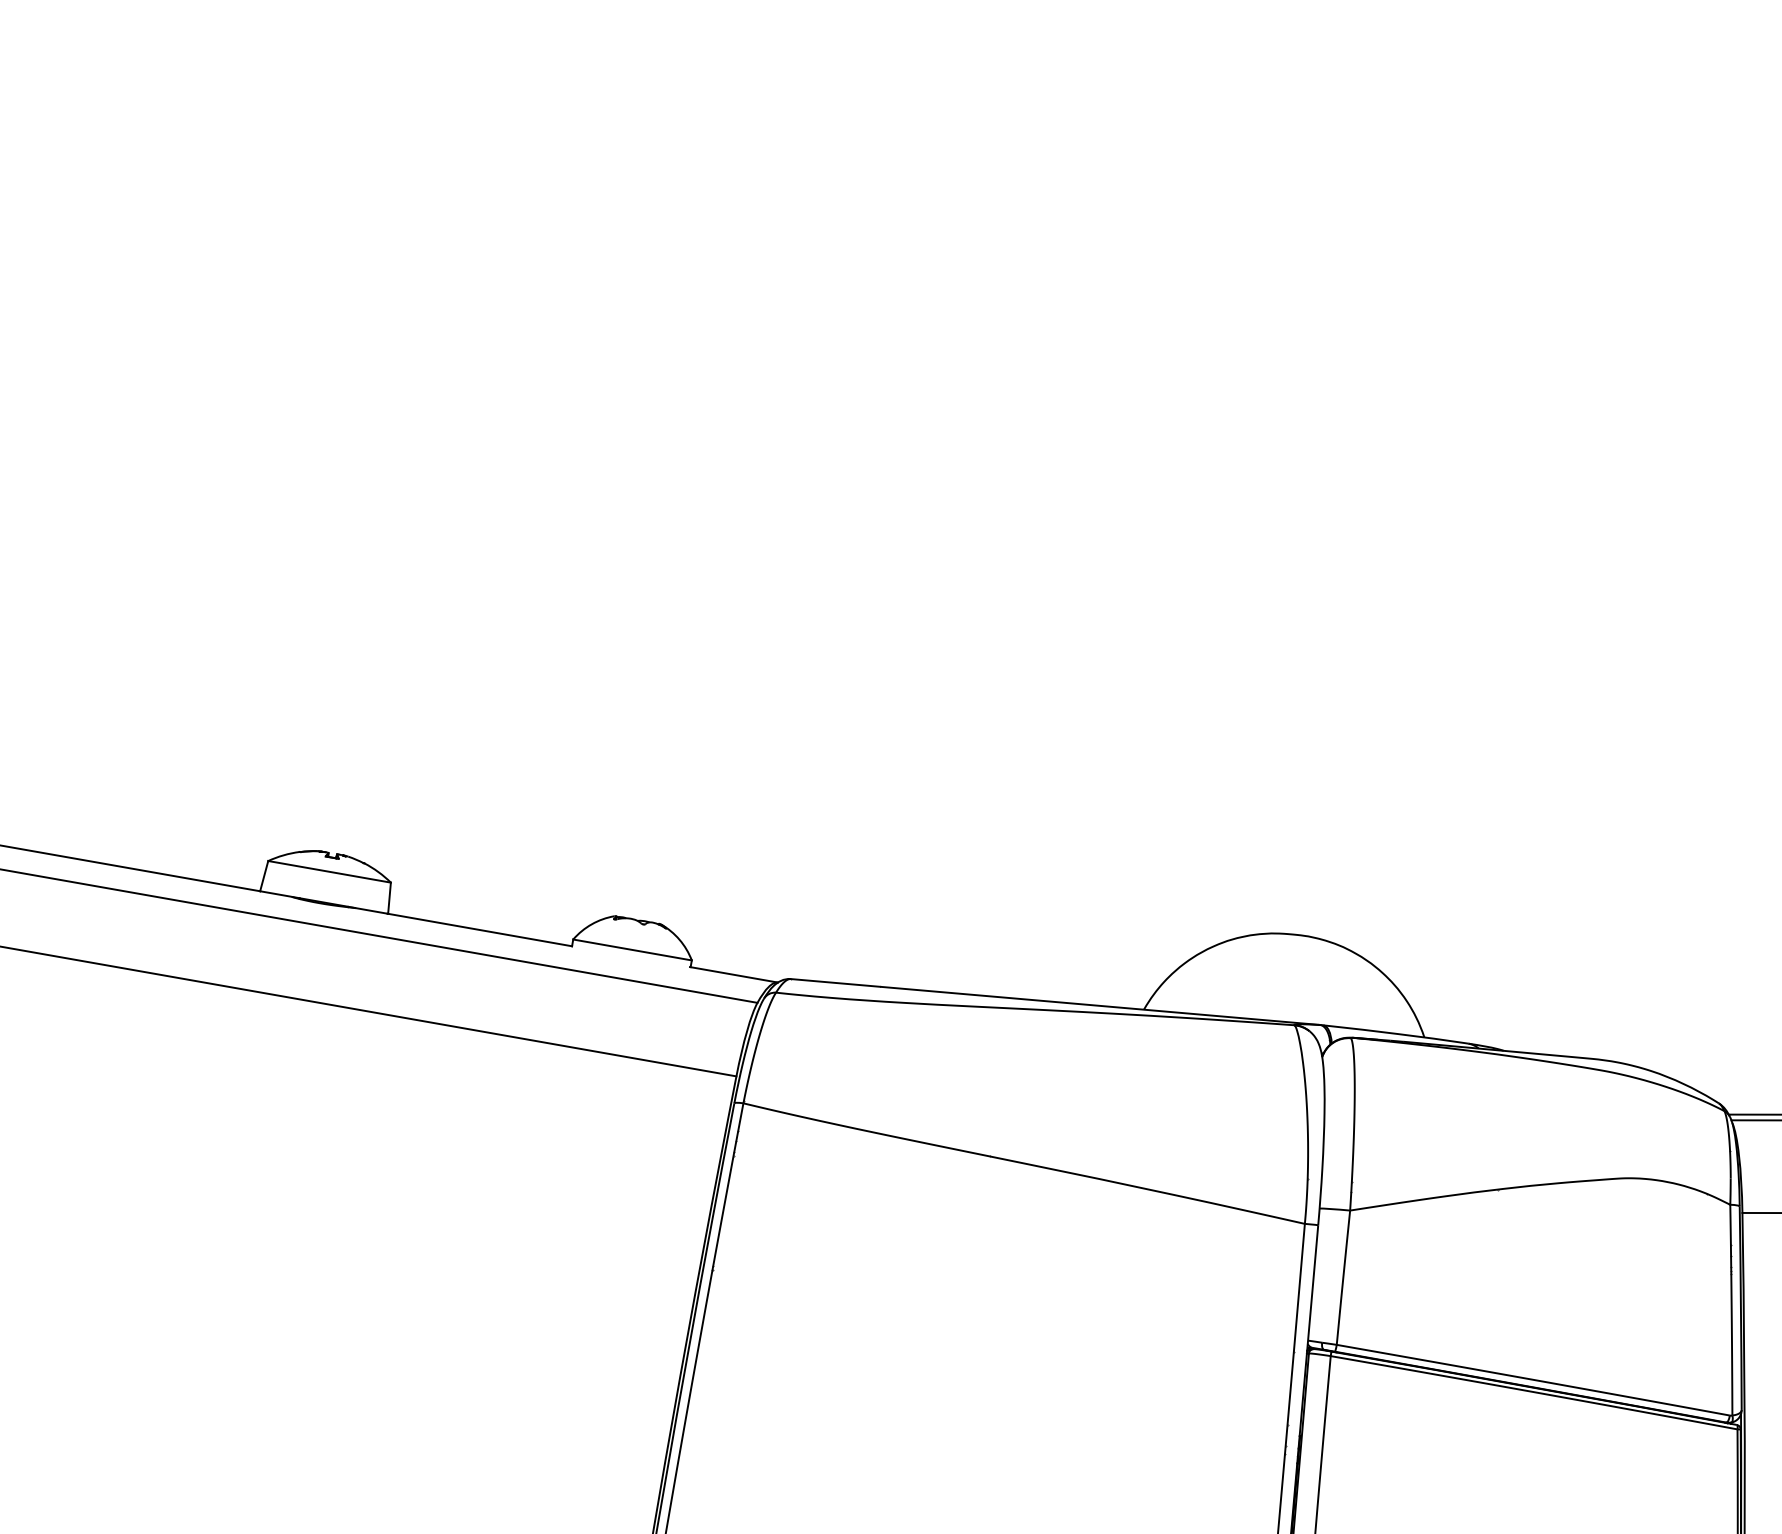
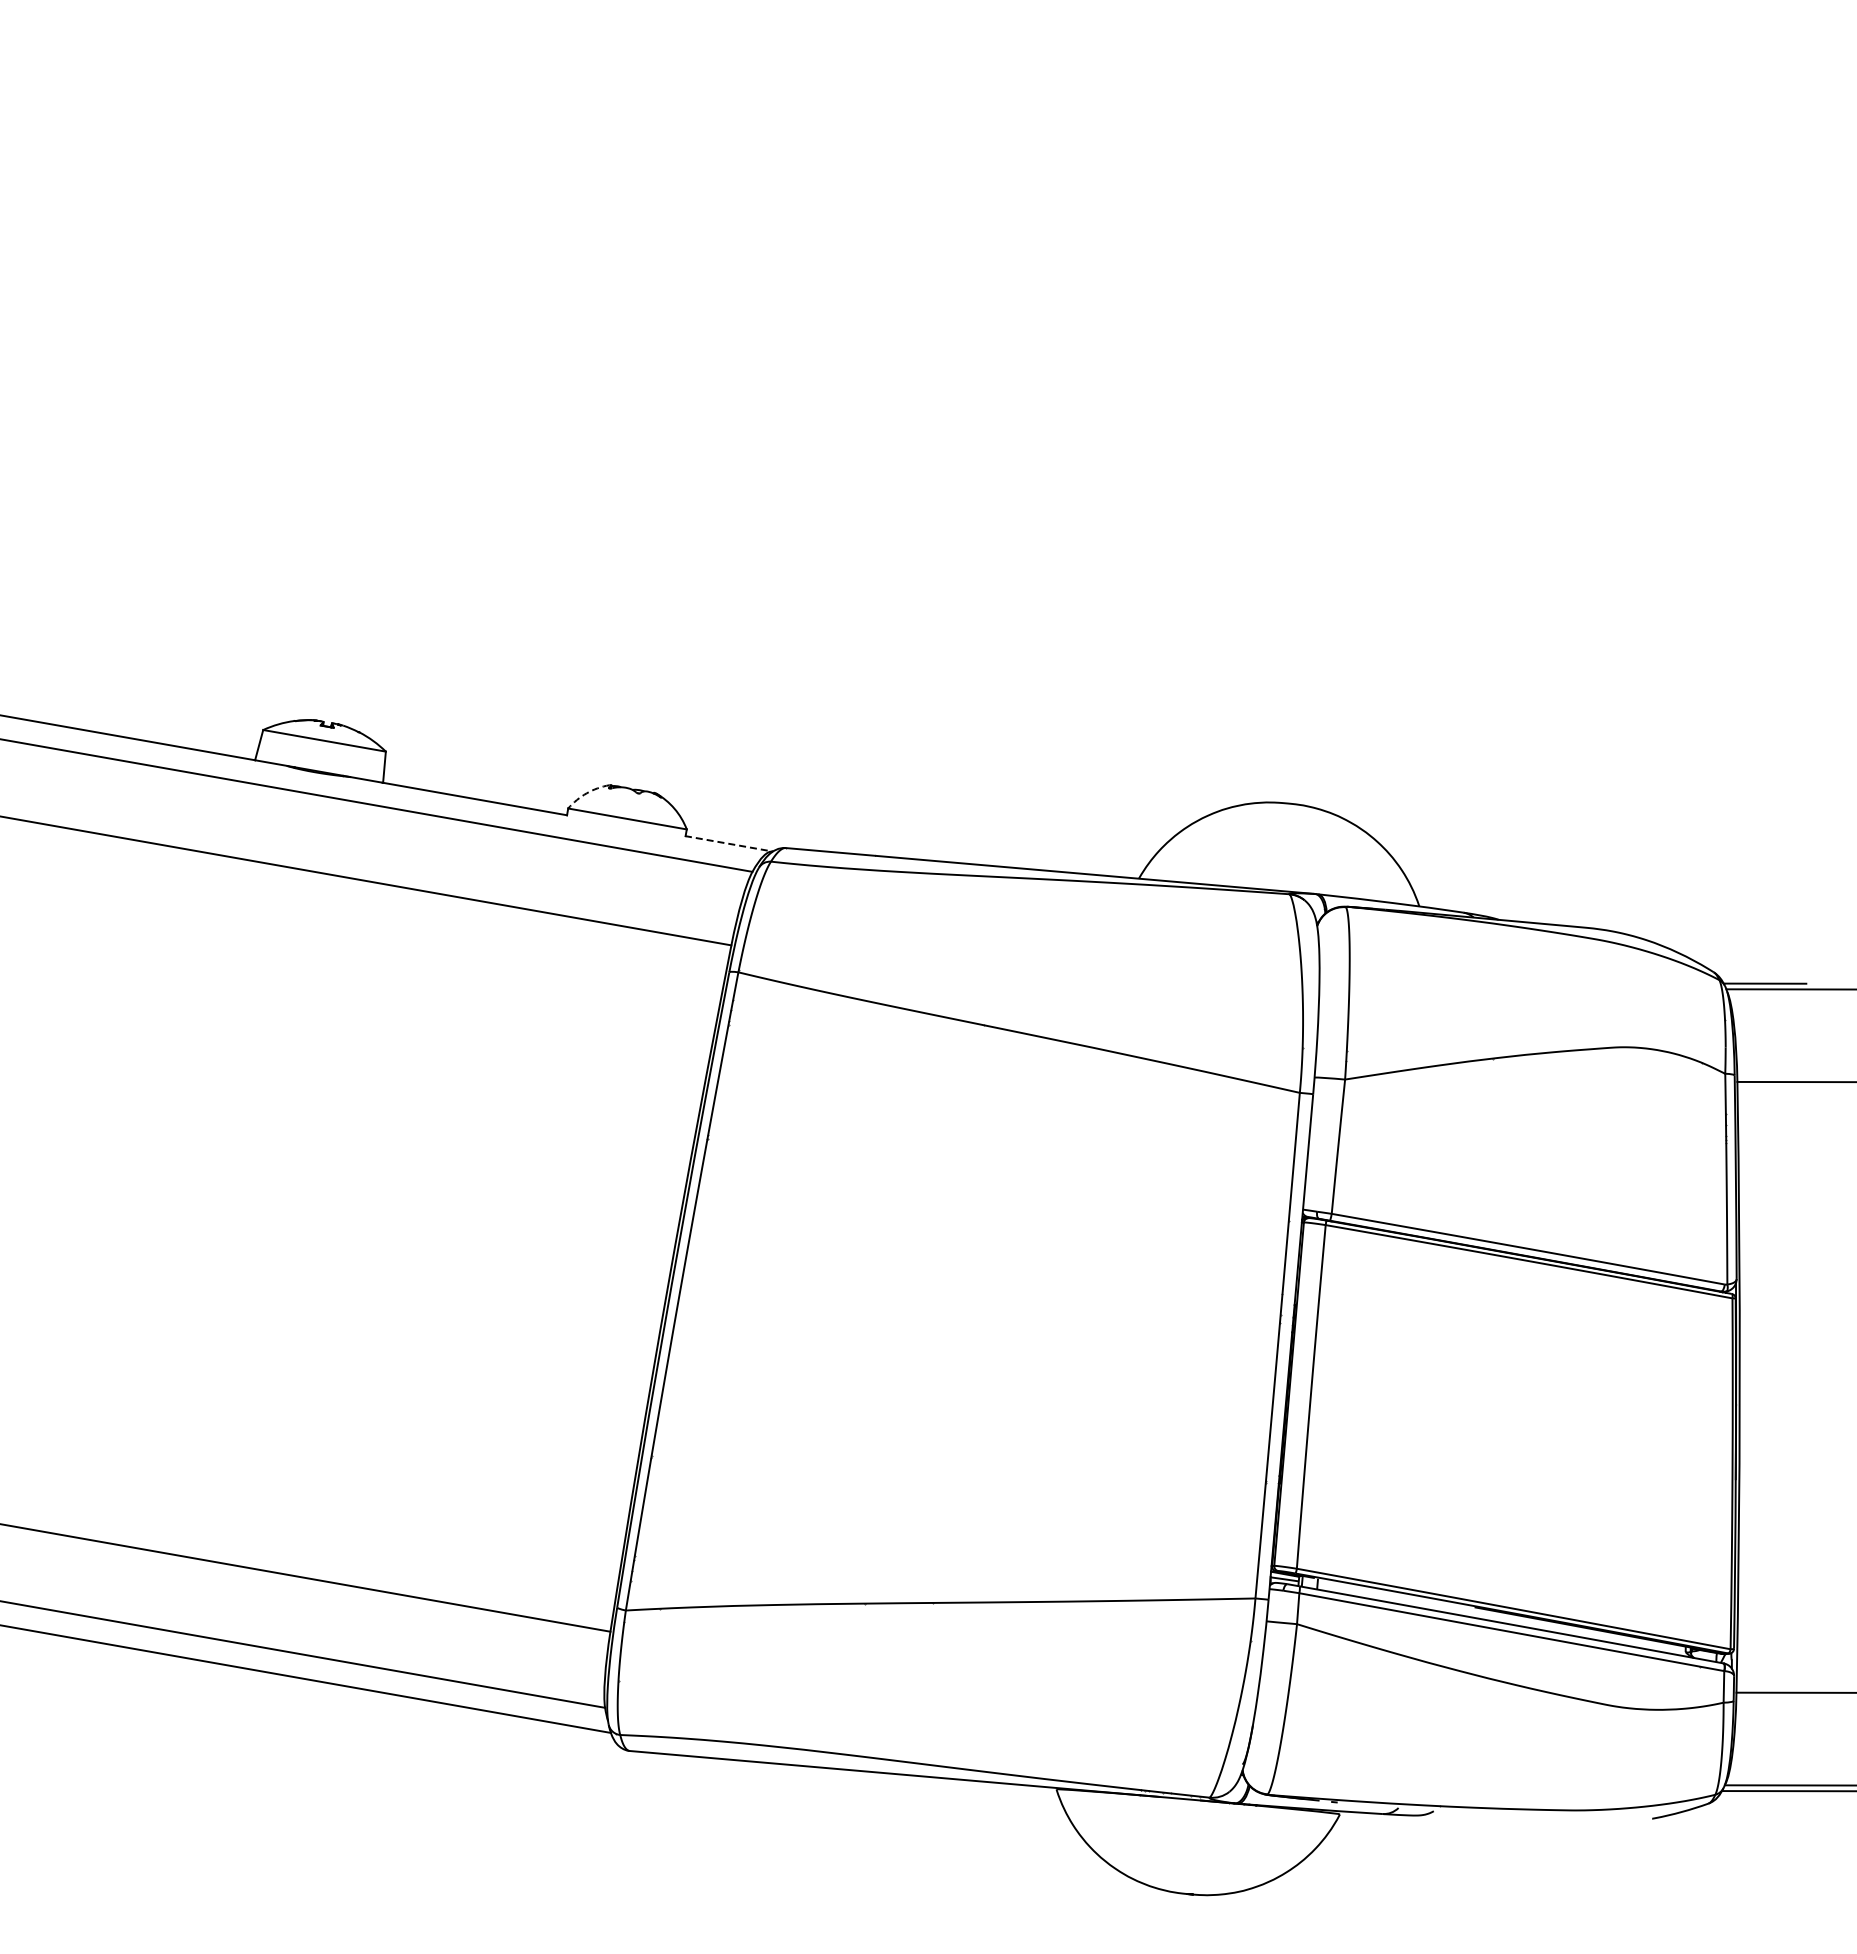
arc: (591, 924) -> (586, 793), solid -> dashed
line: (733, 974) -> (728, 843), solid -> dashed

